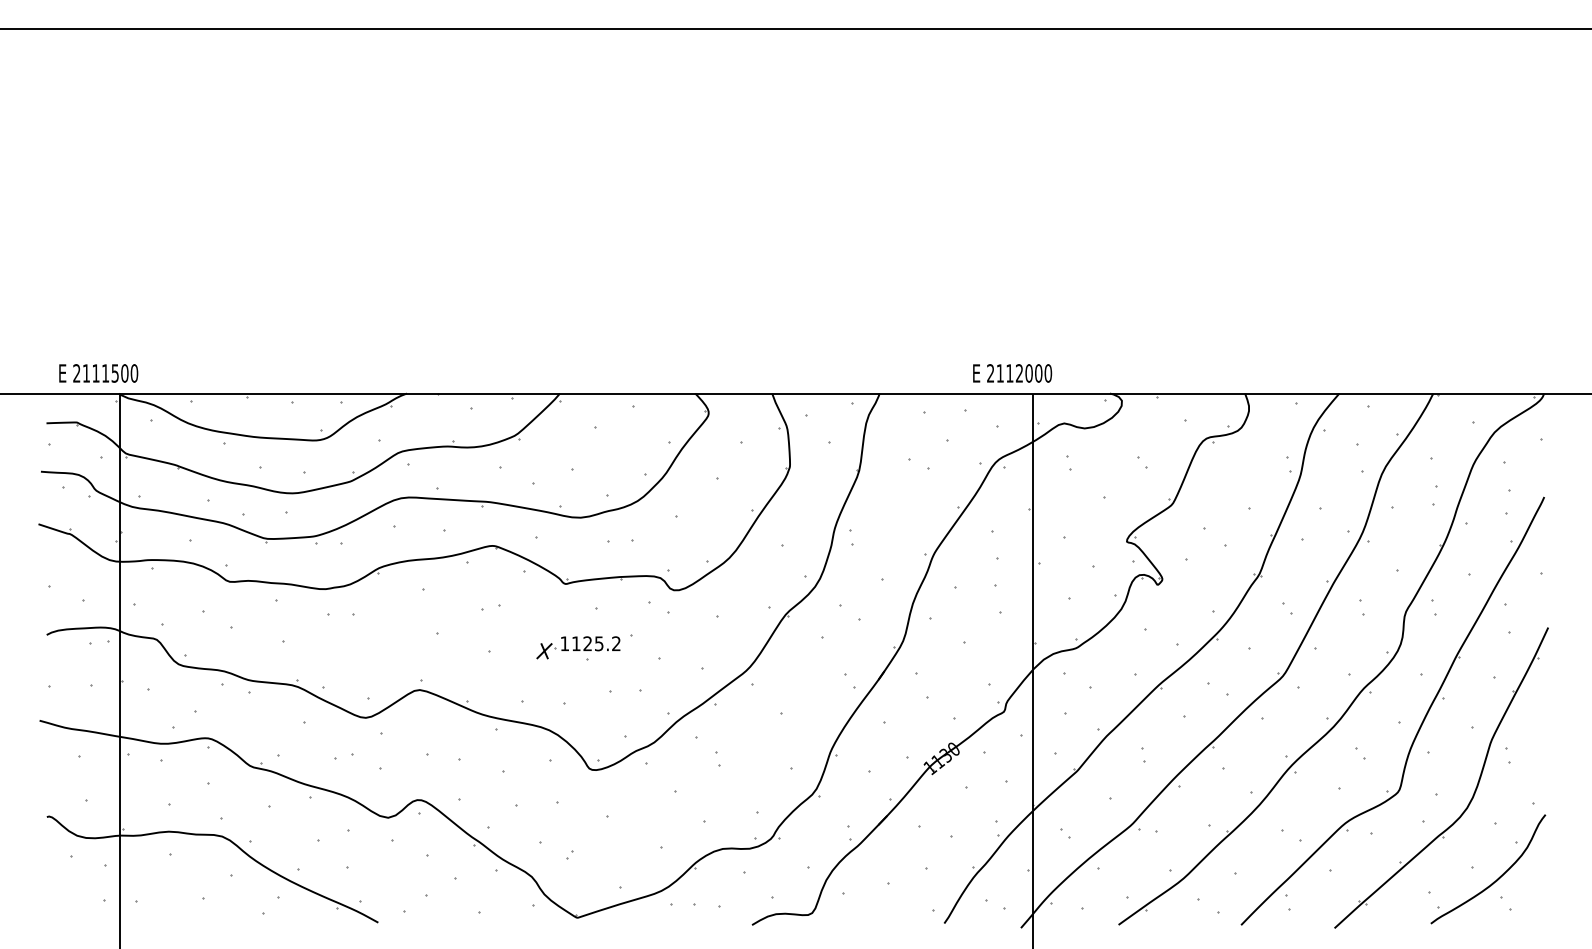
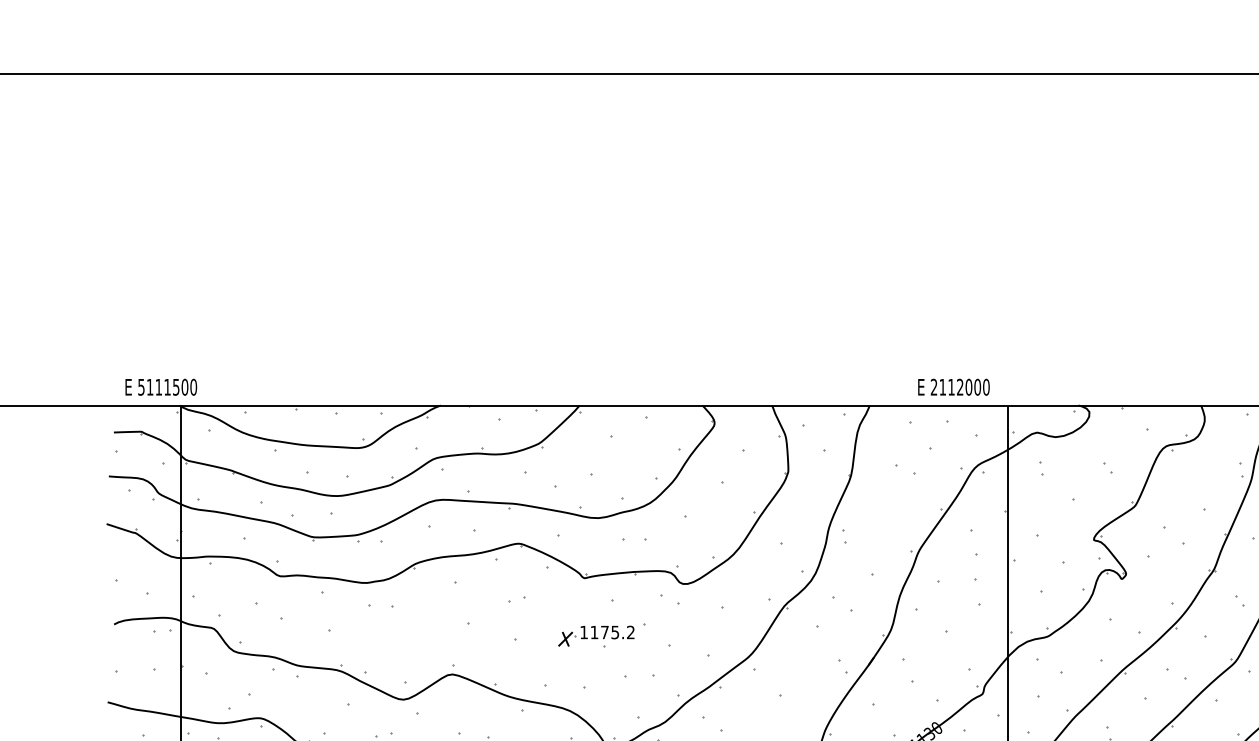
text: (76, 373) -> (141, 387), 2111500 -> 5111500
text: (1012, 373) -> (953, 387), moved
text: (587, 643) -> (604, 632), 1125.2 -> 1175.2

